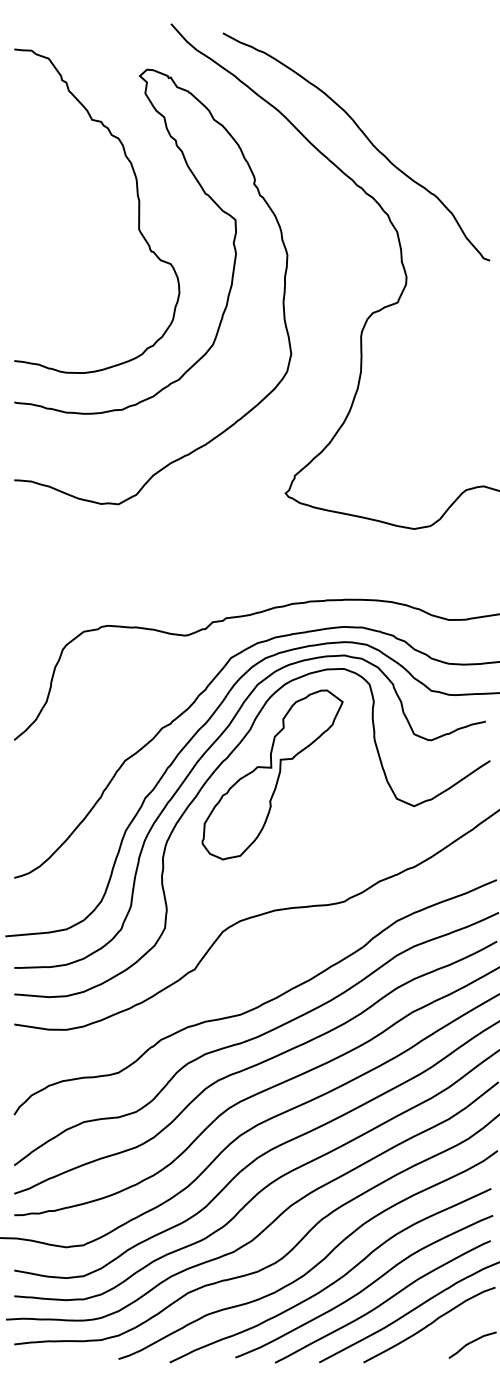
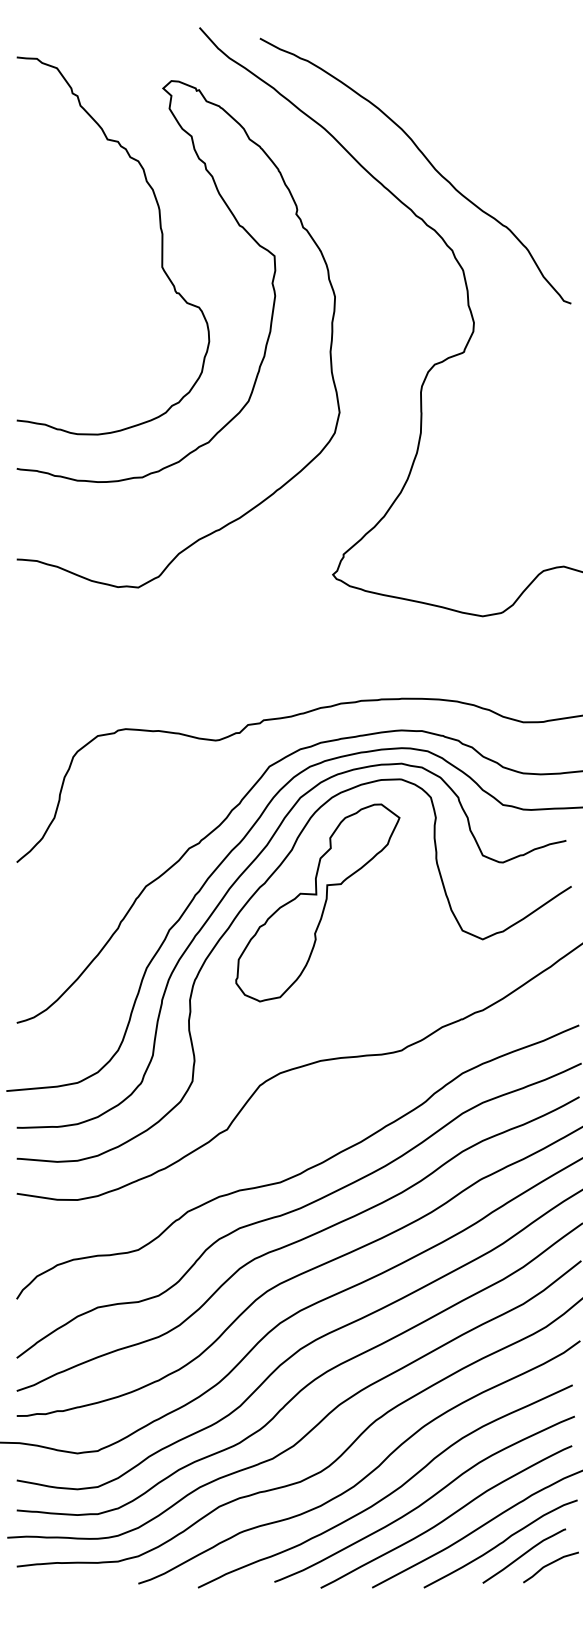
curve: (449, 1335) -> (523, 1556), added

